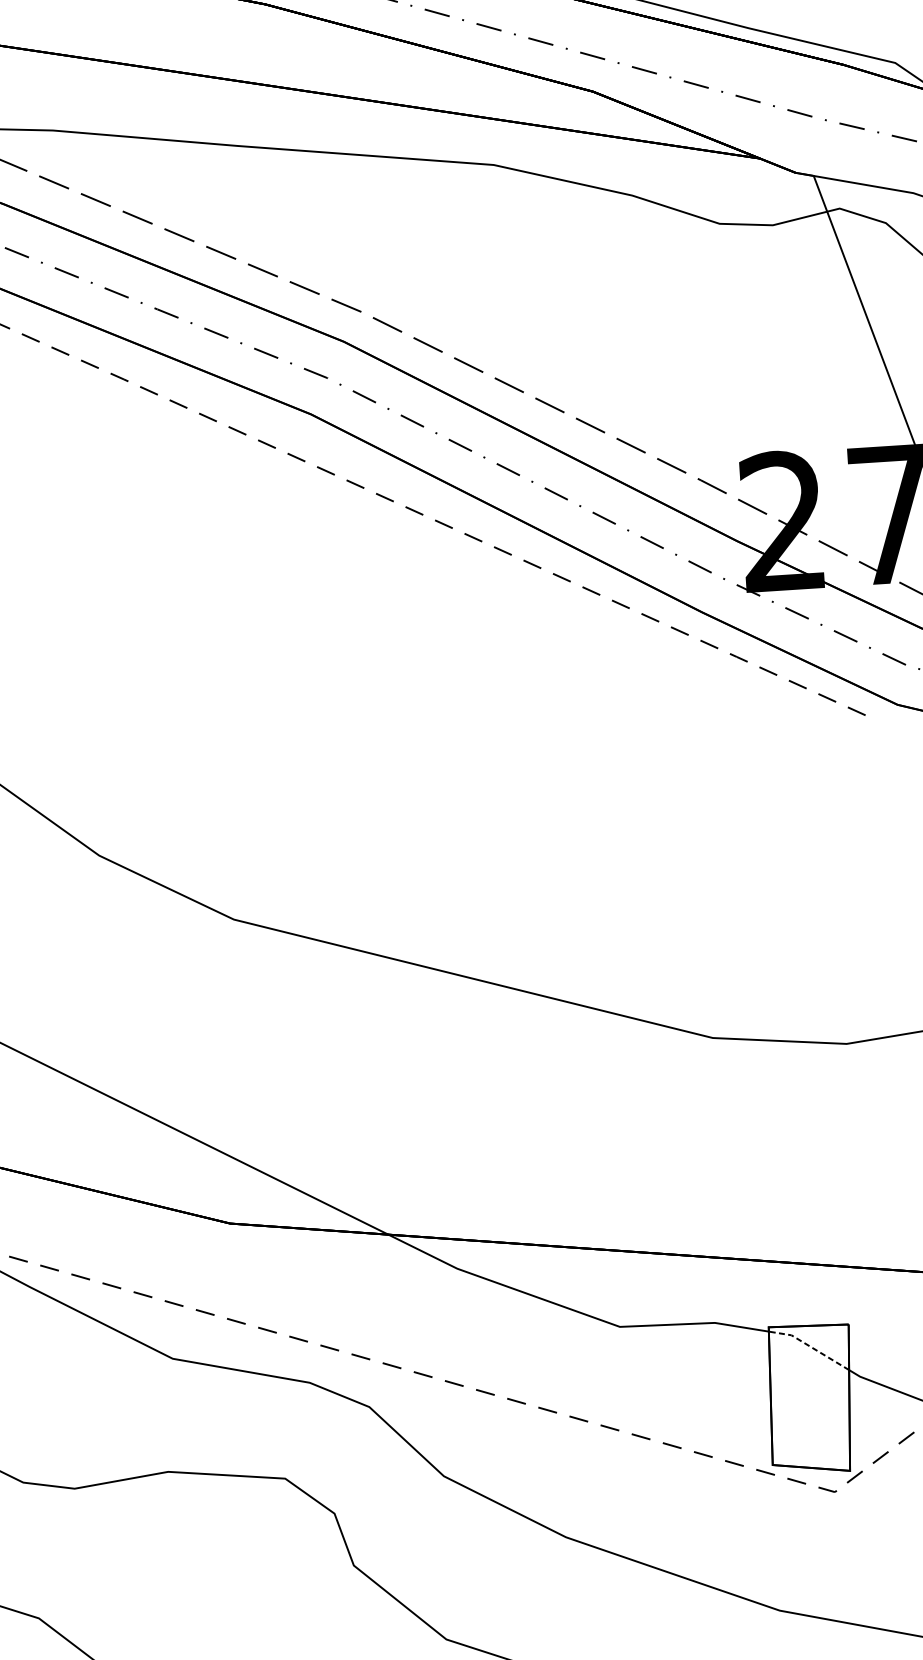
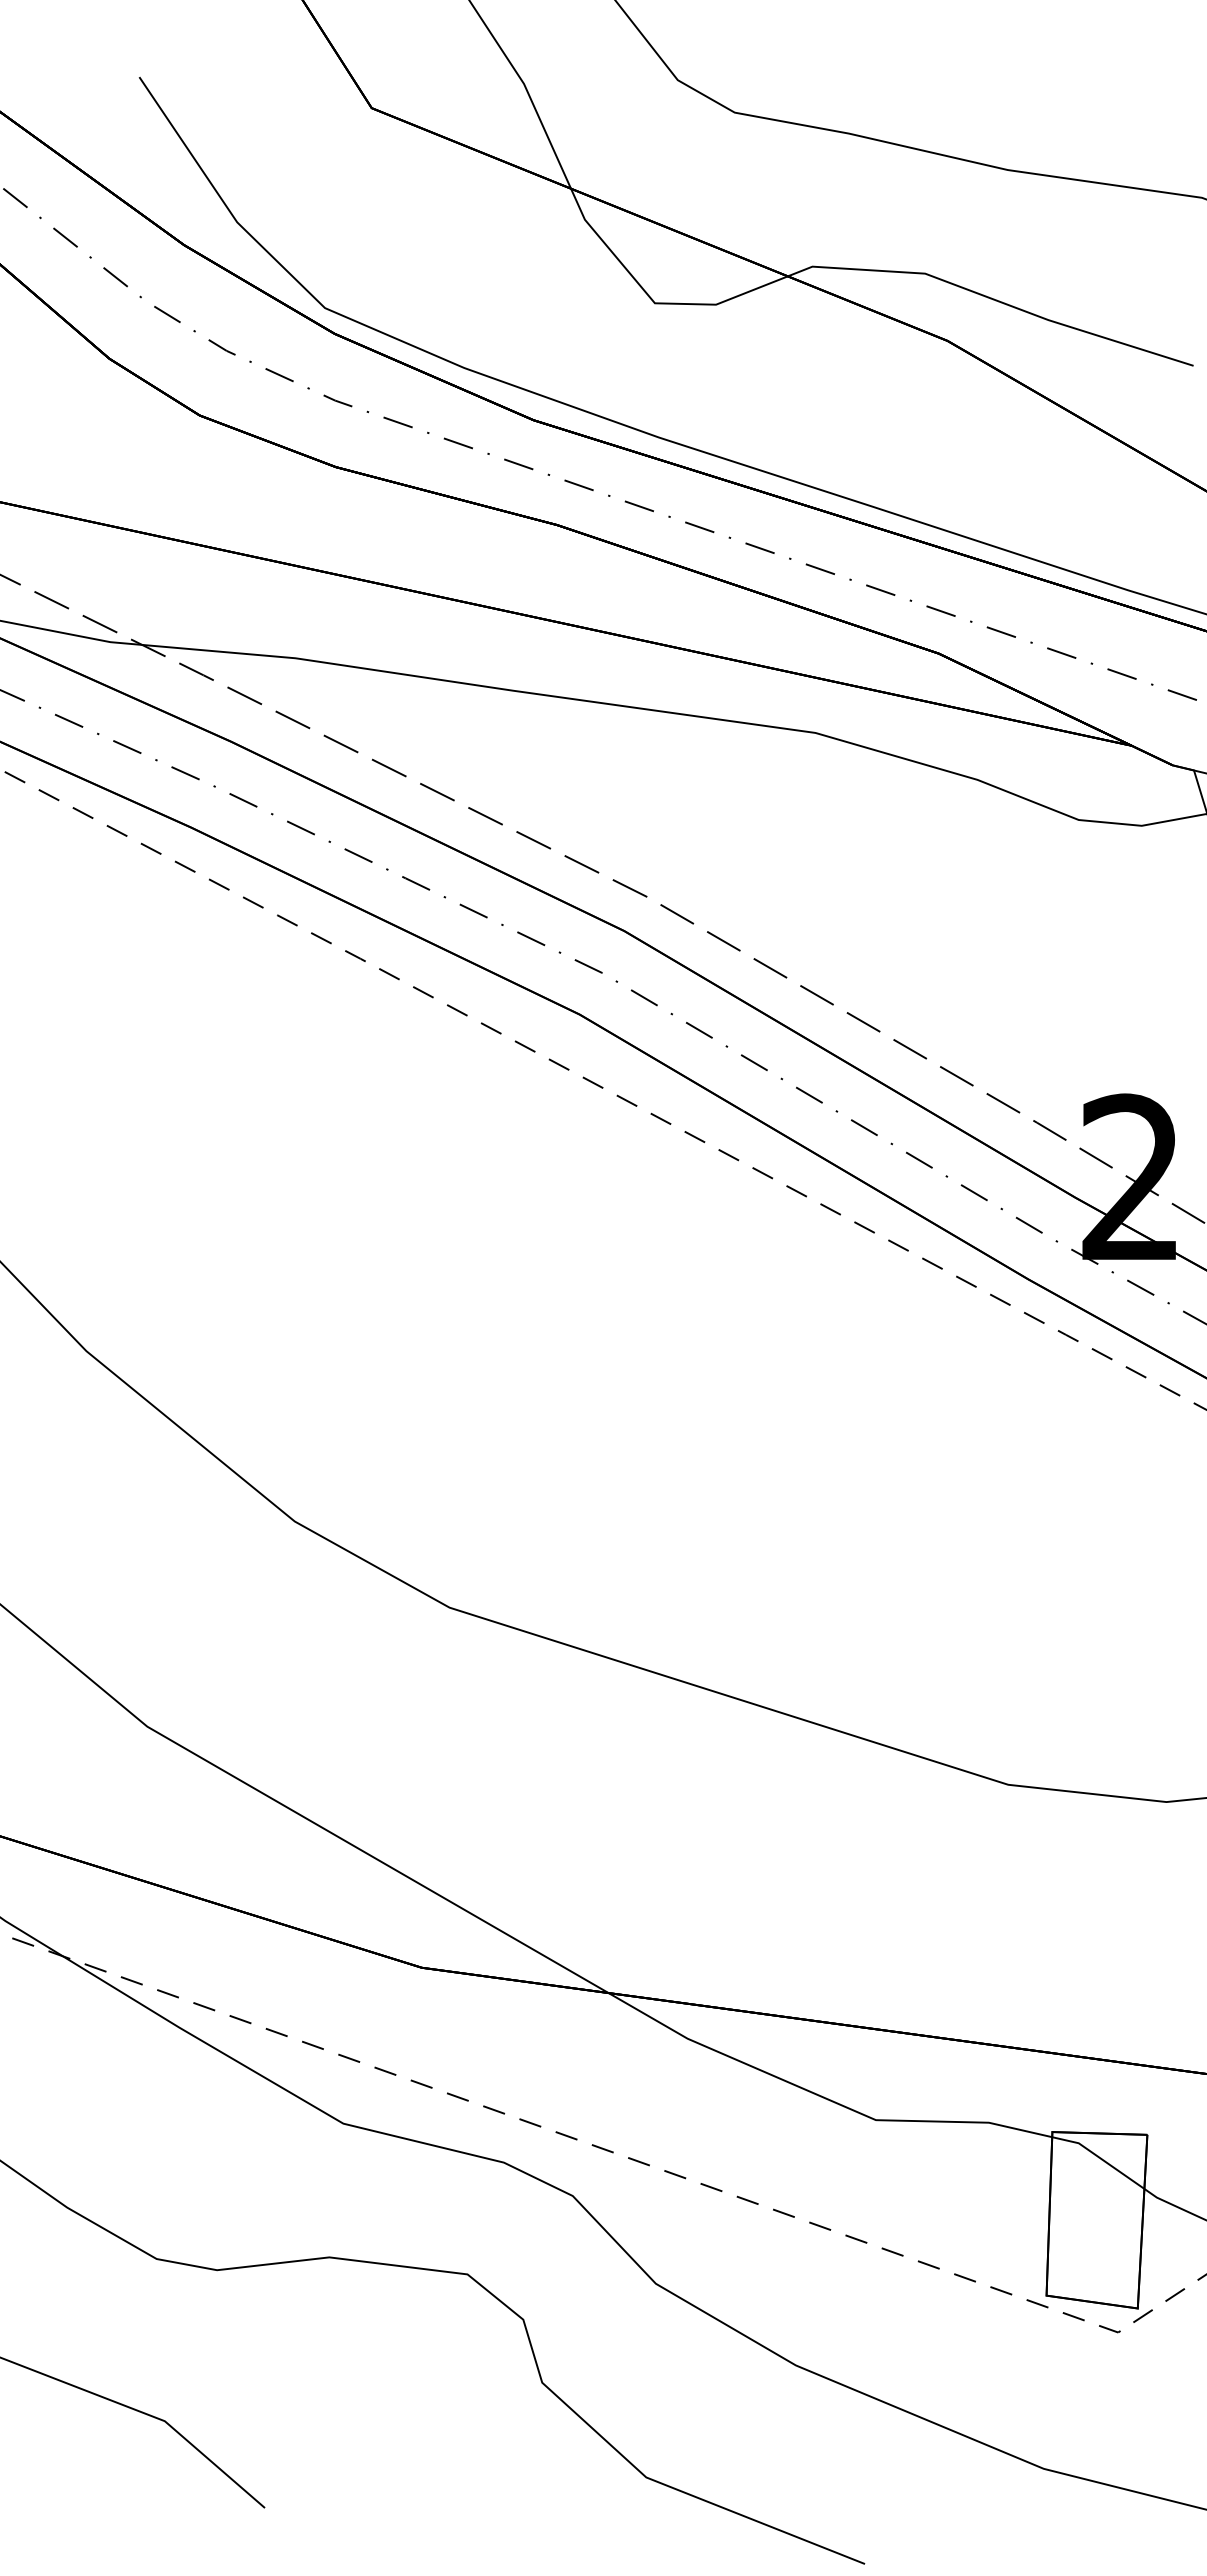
line: (809, 1346) -> (1099, 2157), dashed -> solid

